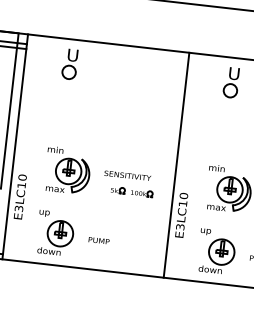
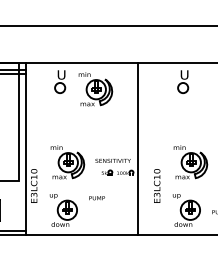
part: (115, 79) -> (95, 89), added
line: (175, 164) -> (137, 148), moved
text: (98, 240) -> (96, 198), moved

